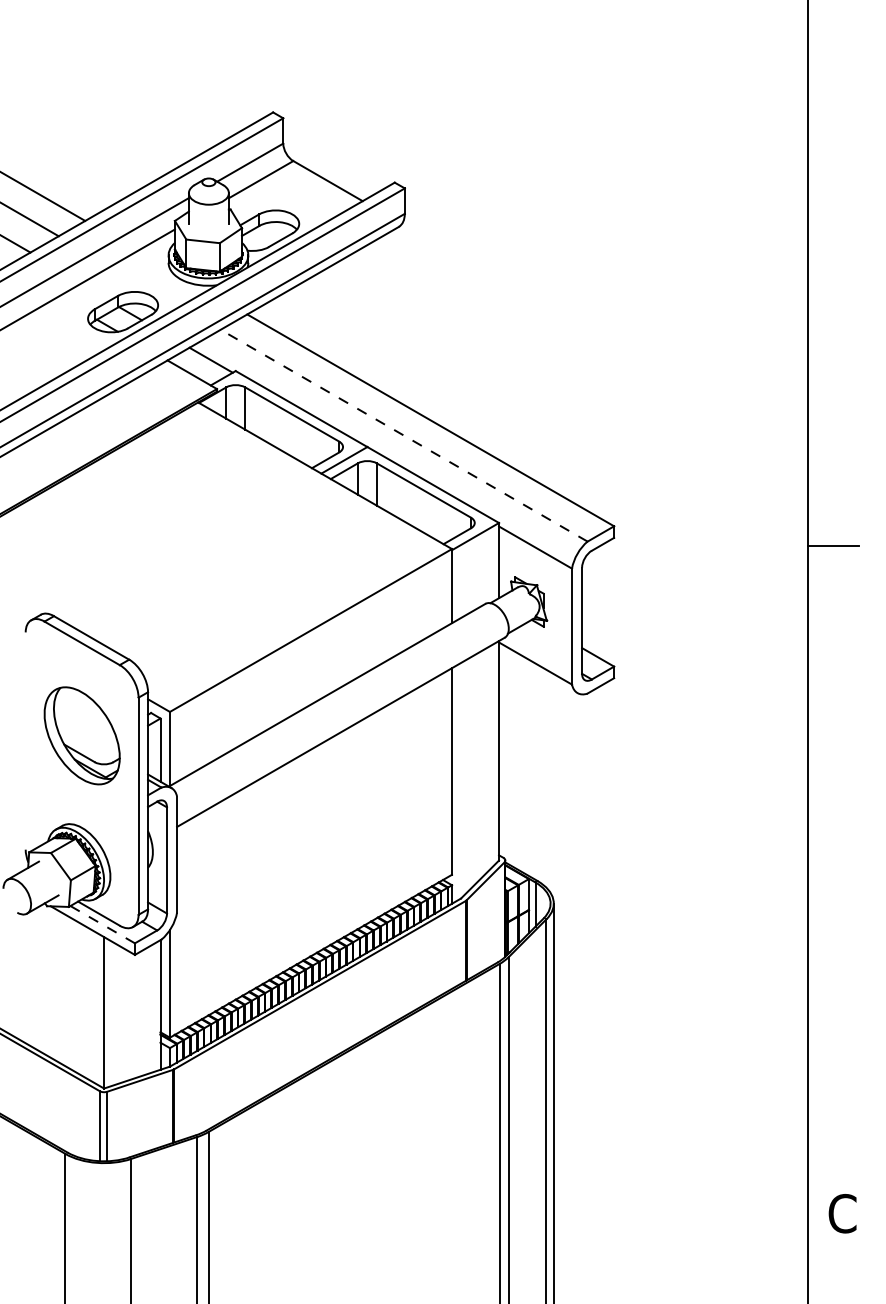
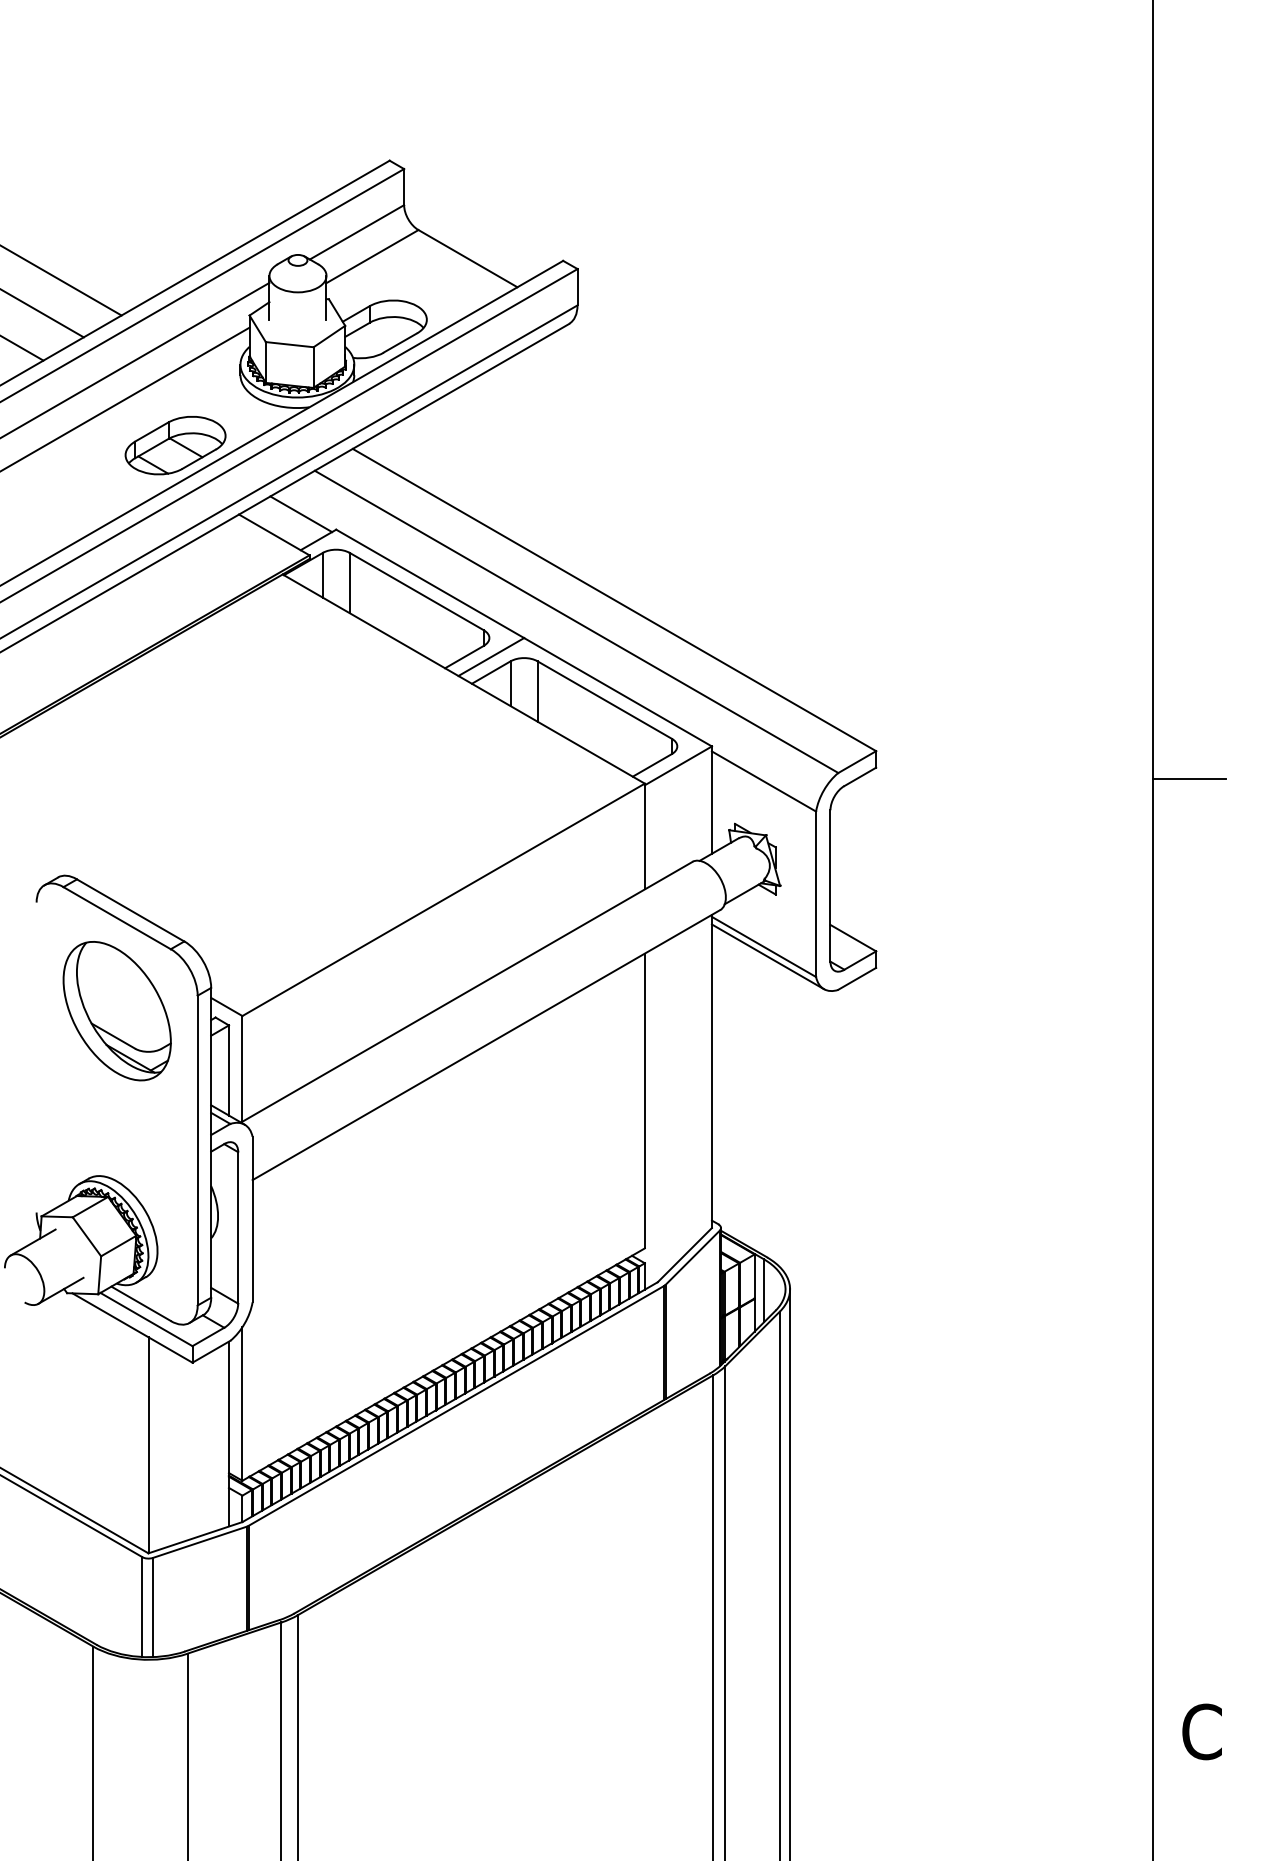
line: (404, 435) -> (576, 621), dashed -> solid
line: (537, 670) -> (767, 956), added
part: (81, 736) -> (116, 1011), moved
line: (102, 924) -> (146, 1319), dashed -> solid

